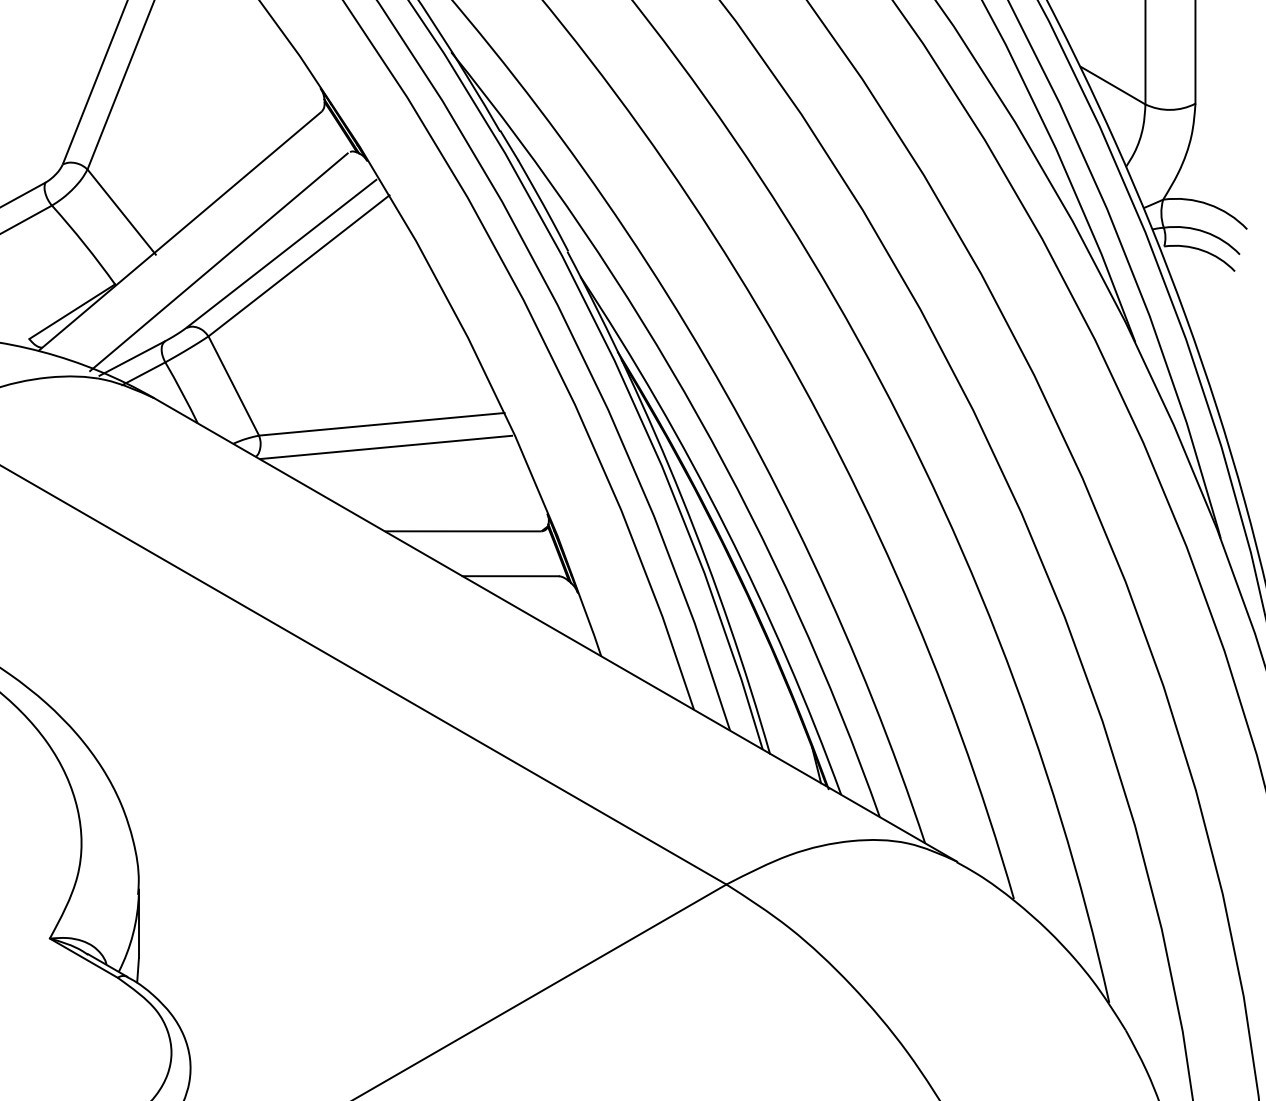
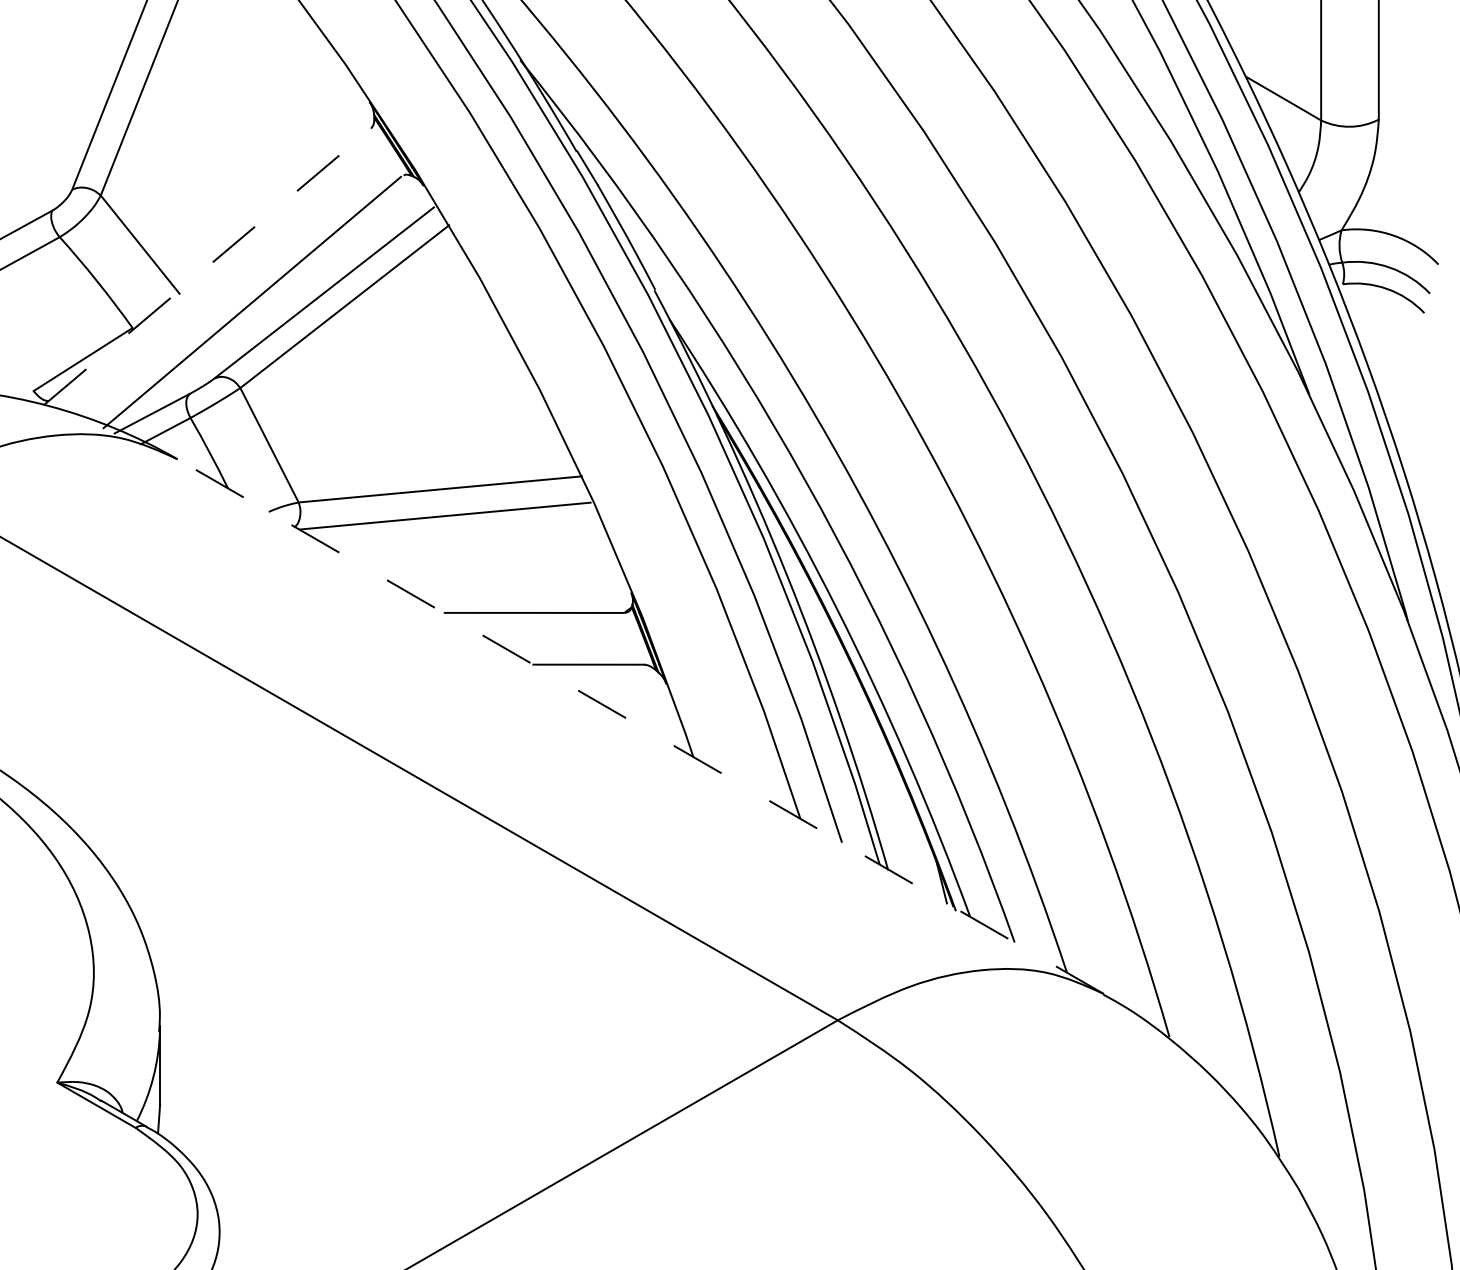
line: (180, 231) -> (207, 266), solid -> dashed
line: (555, 629) -> (640, 726), solid -> dashed

